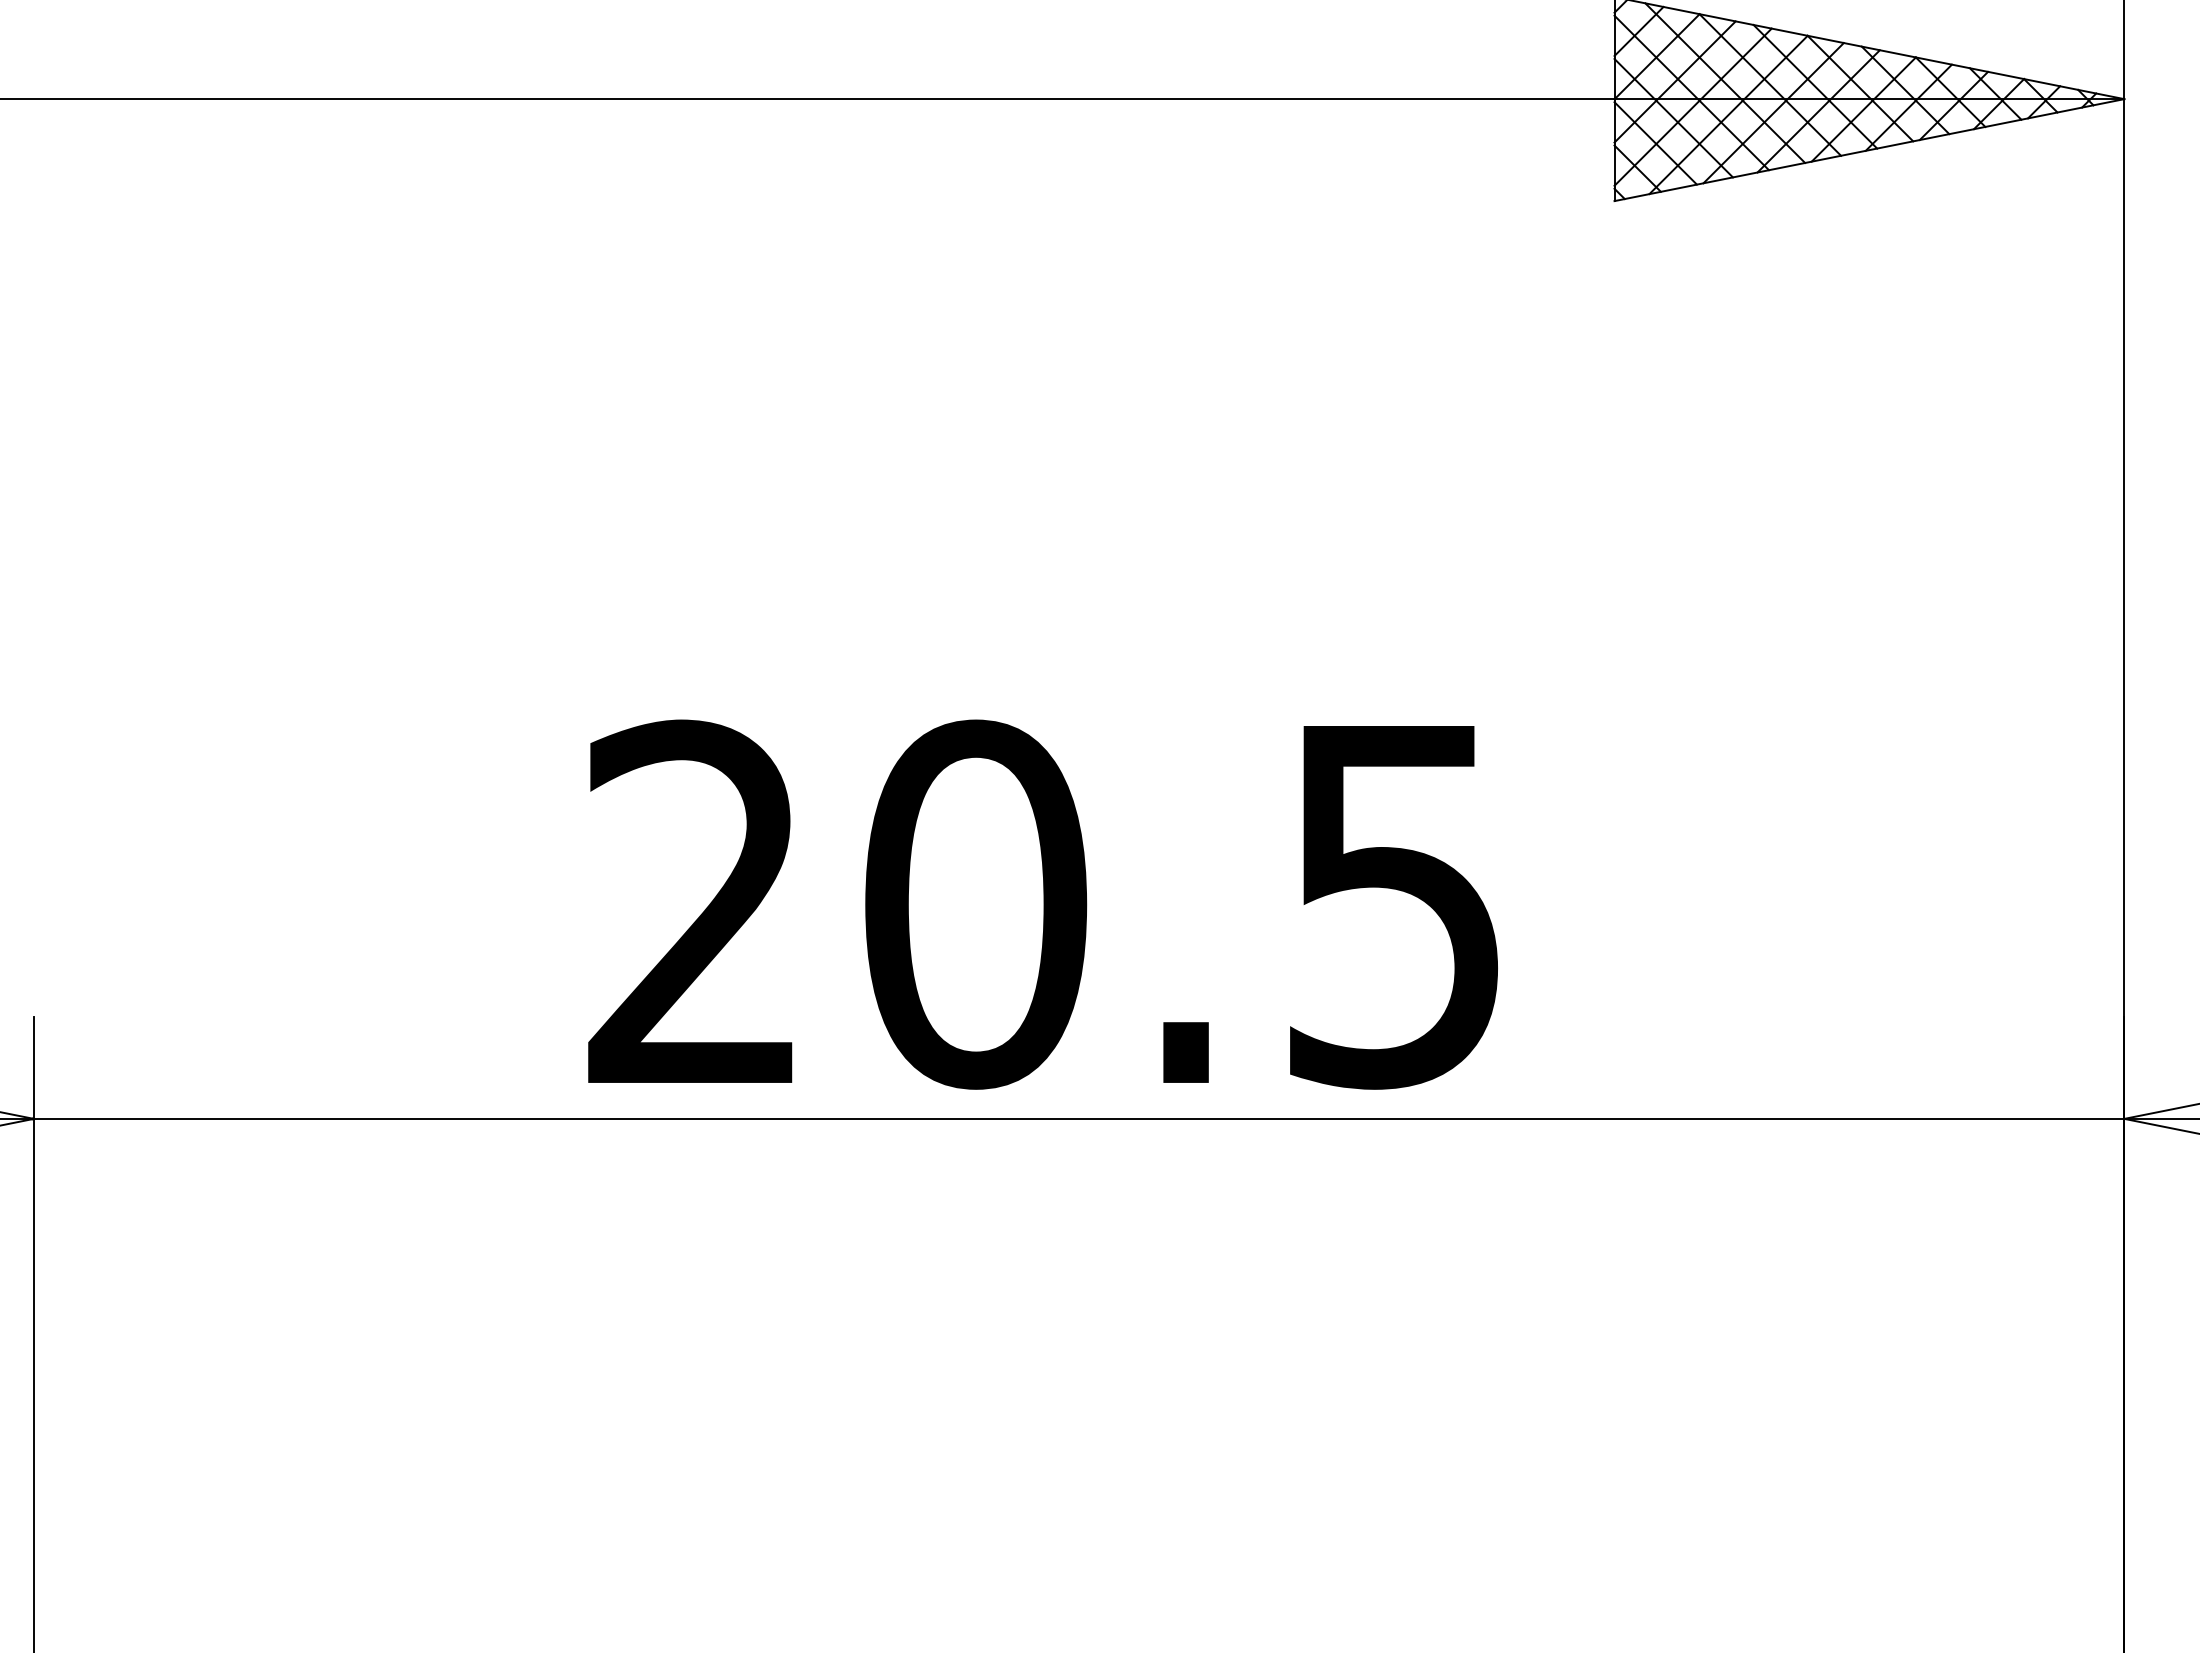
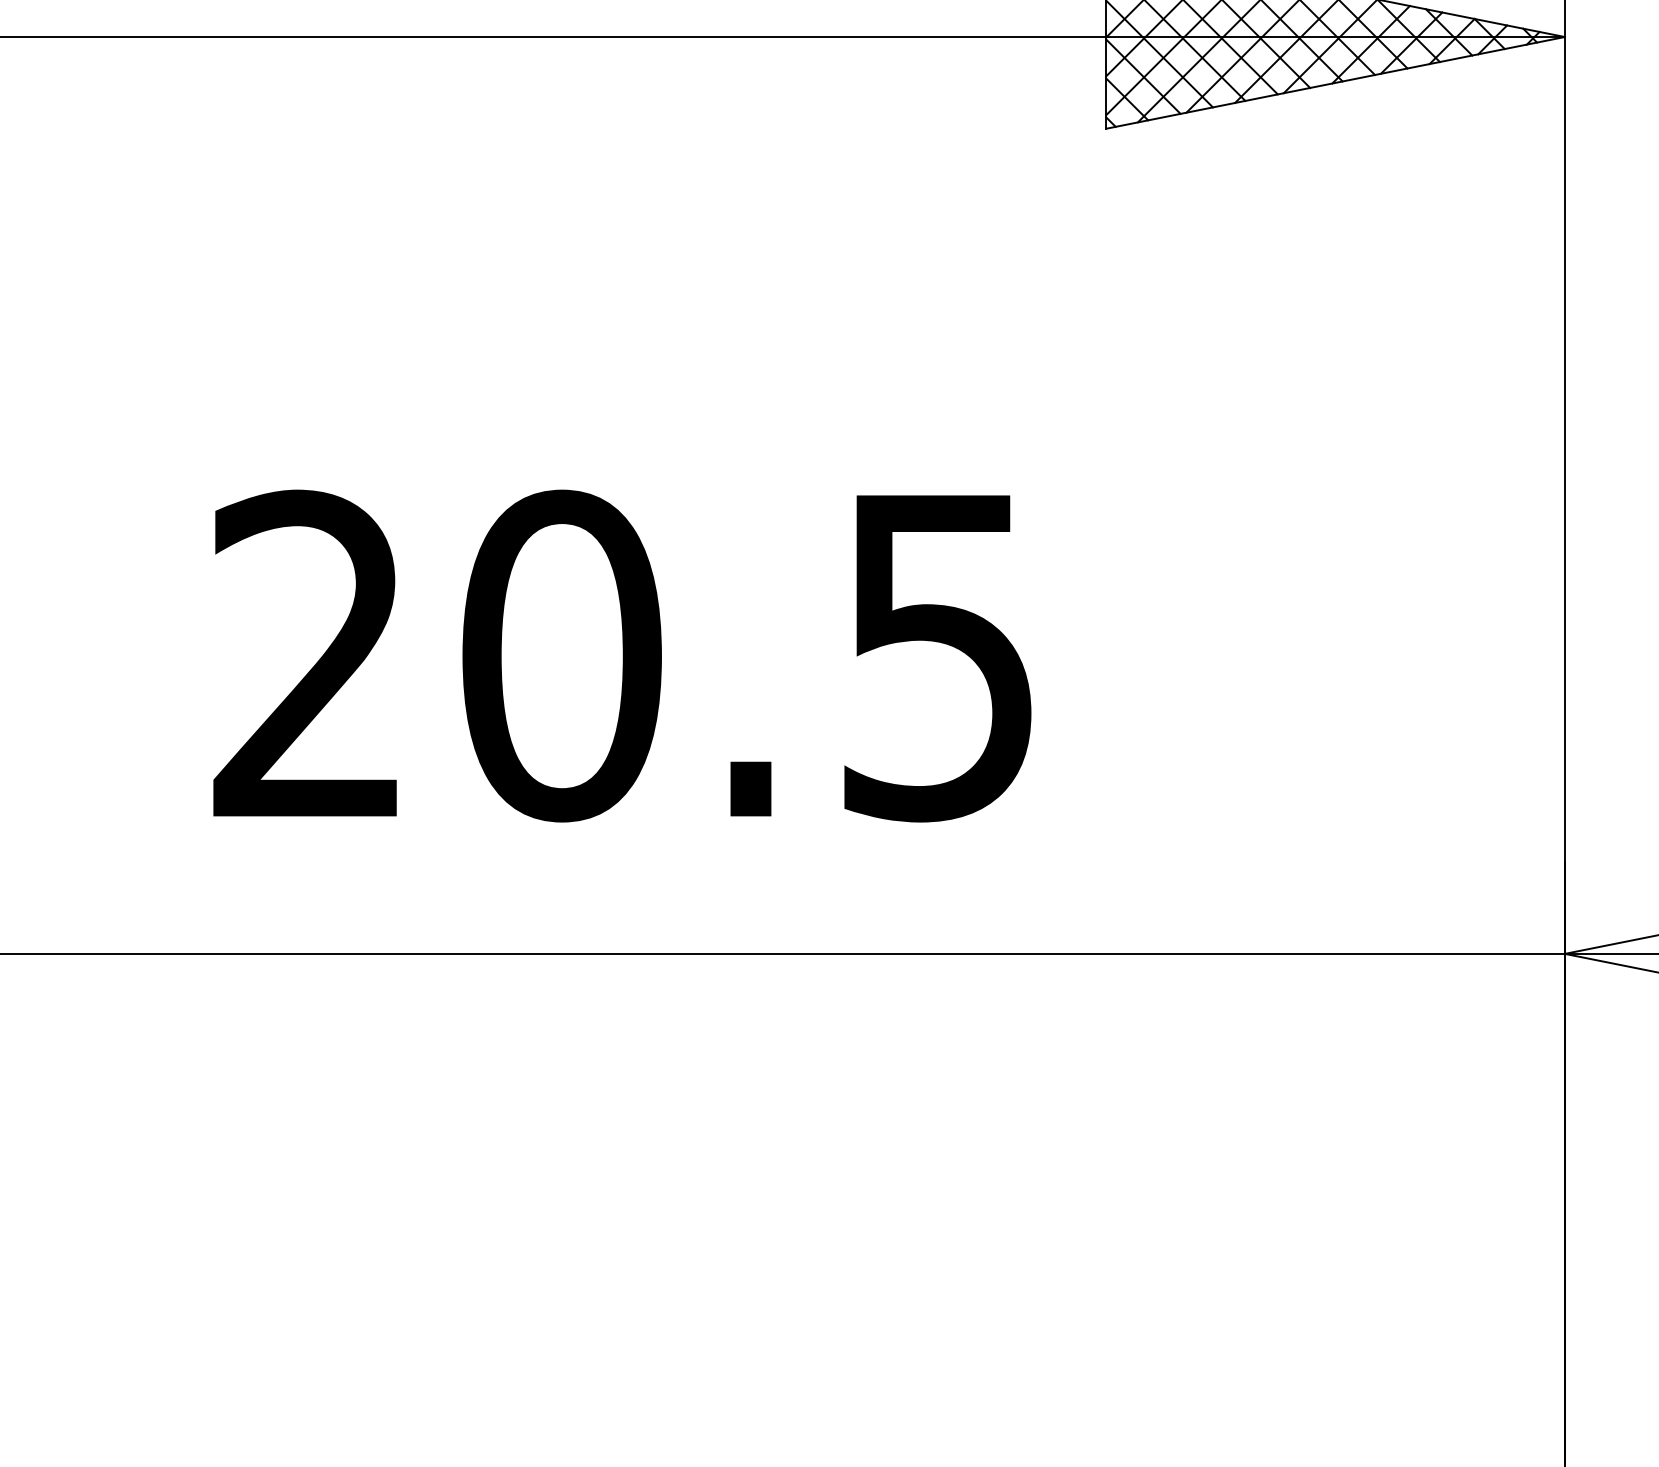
text: (1042, 904) -> (621, 655), moved

